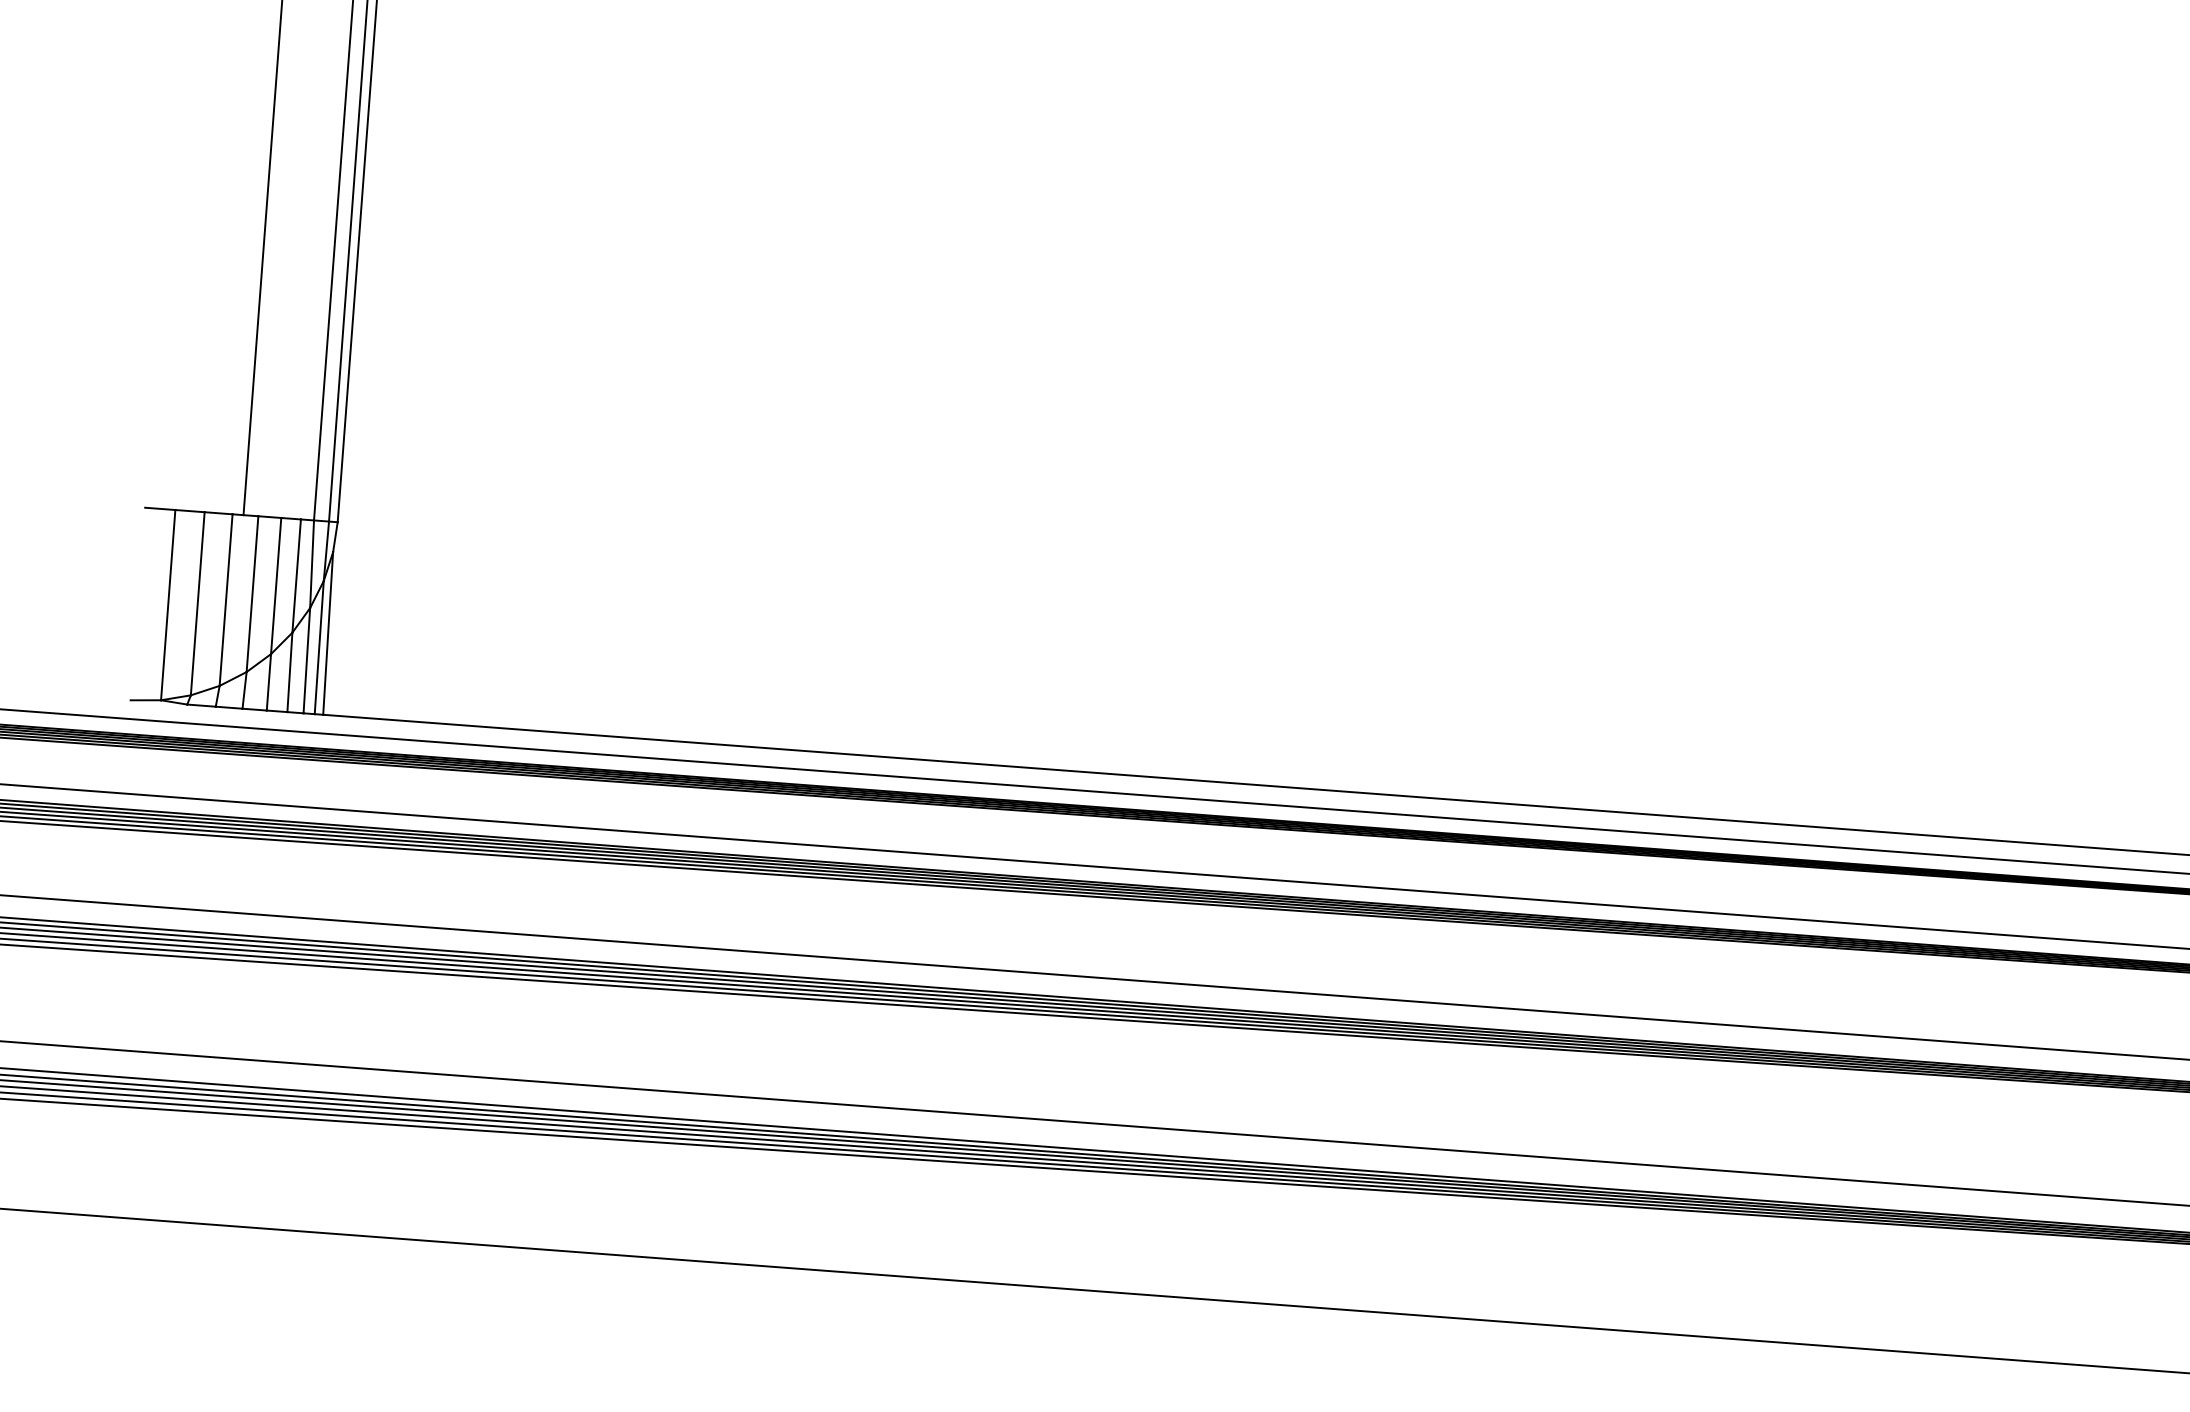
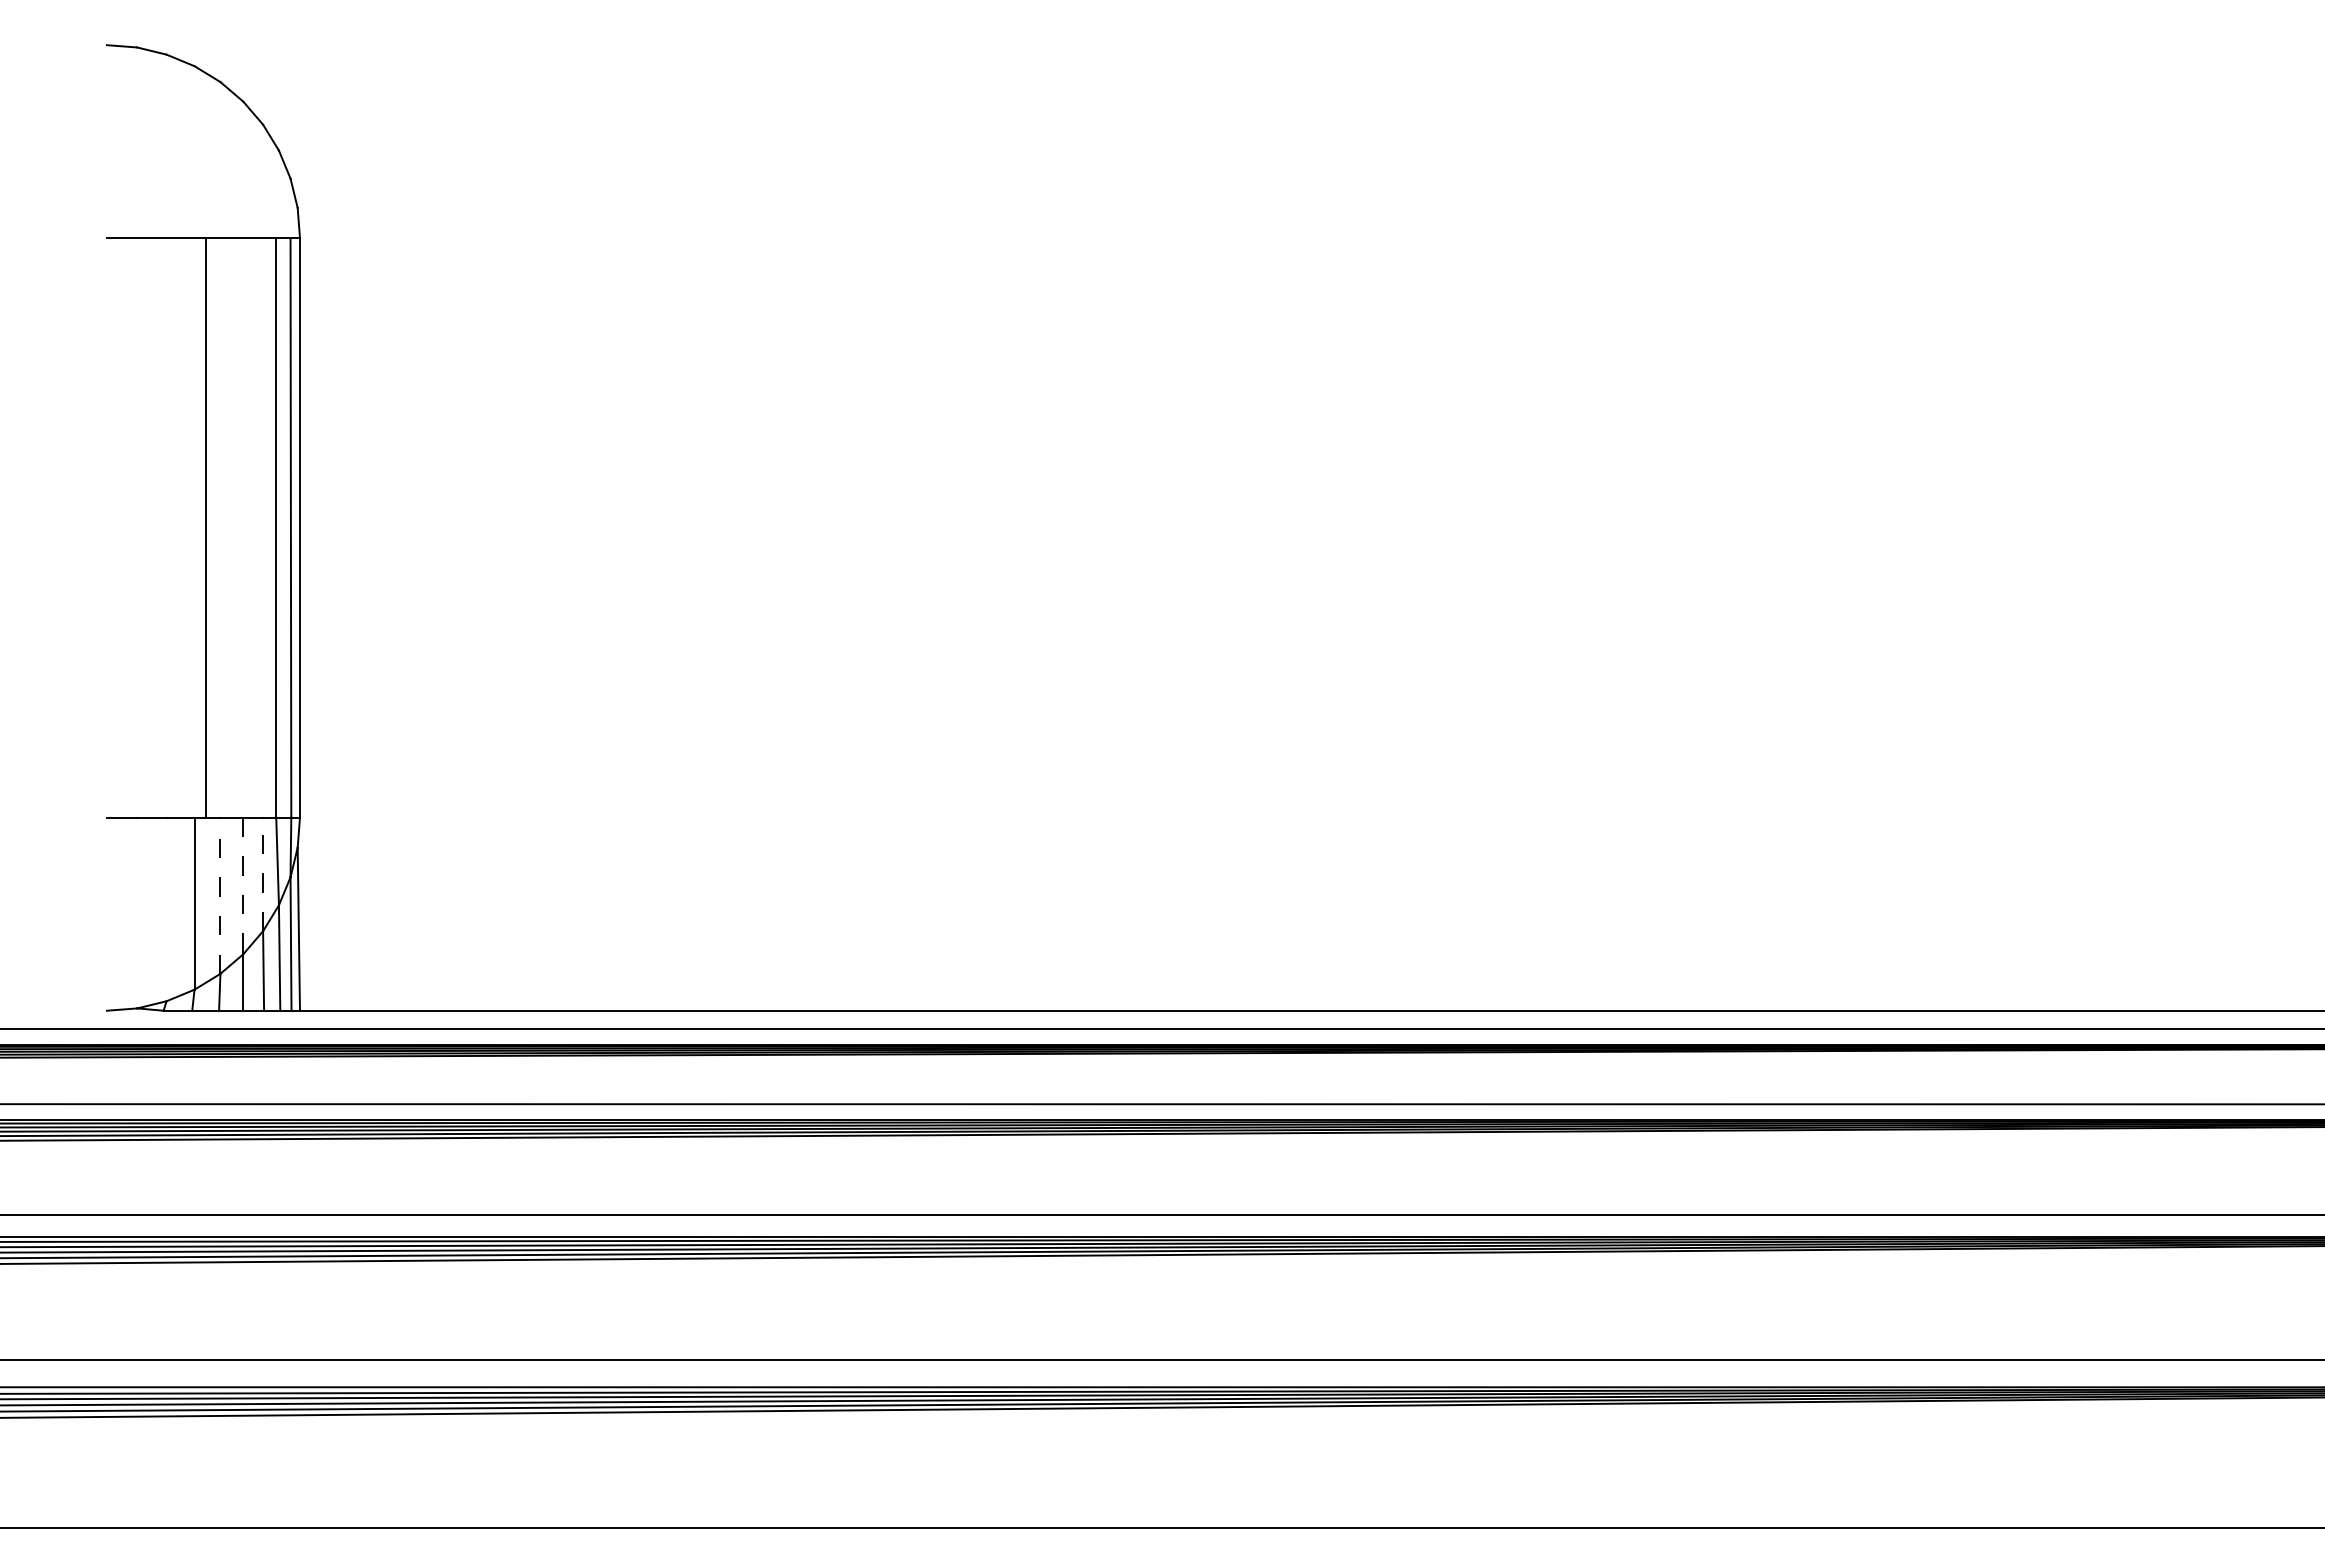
line: (297, 576) -> (263, 874), solid -> dashed
line: (276, 586) -> (243, 886), solid -> dashed
line: (252, 593) -> (220, 895), solid -> dashed
line: (197, 603) -> (166, 909), removed
line: (168, 604) -> (137, 912), removed

